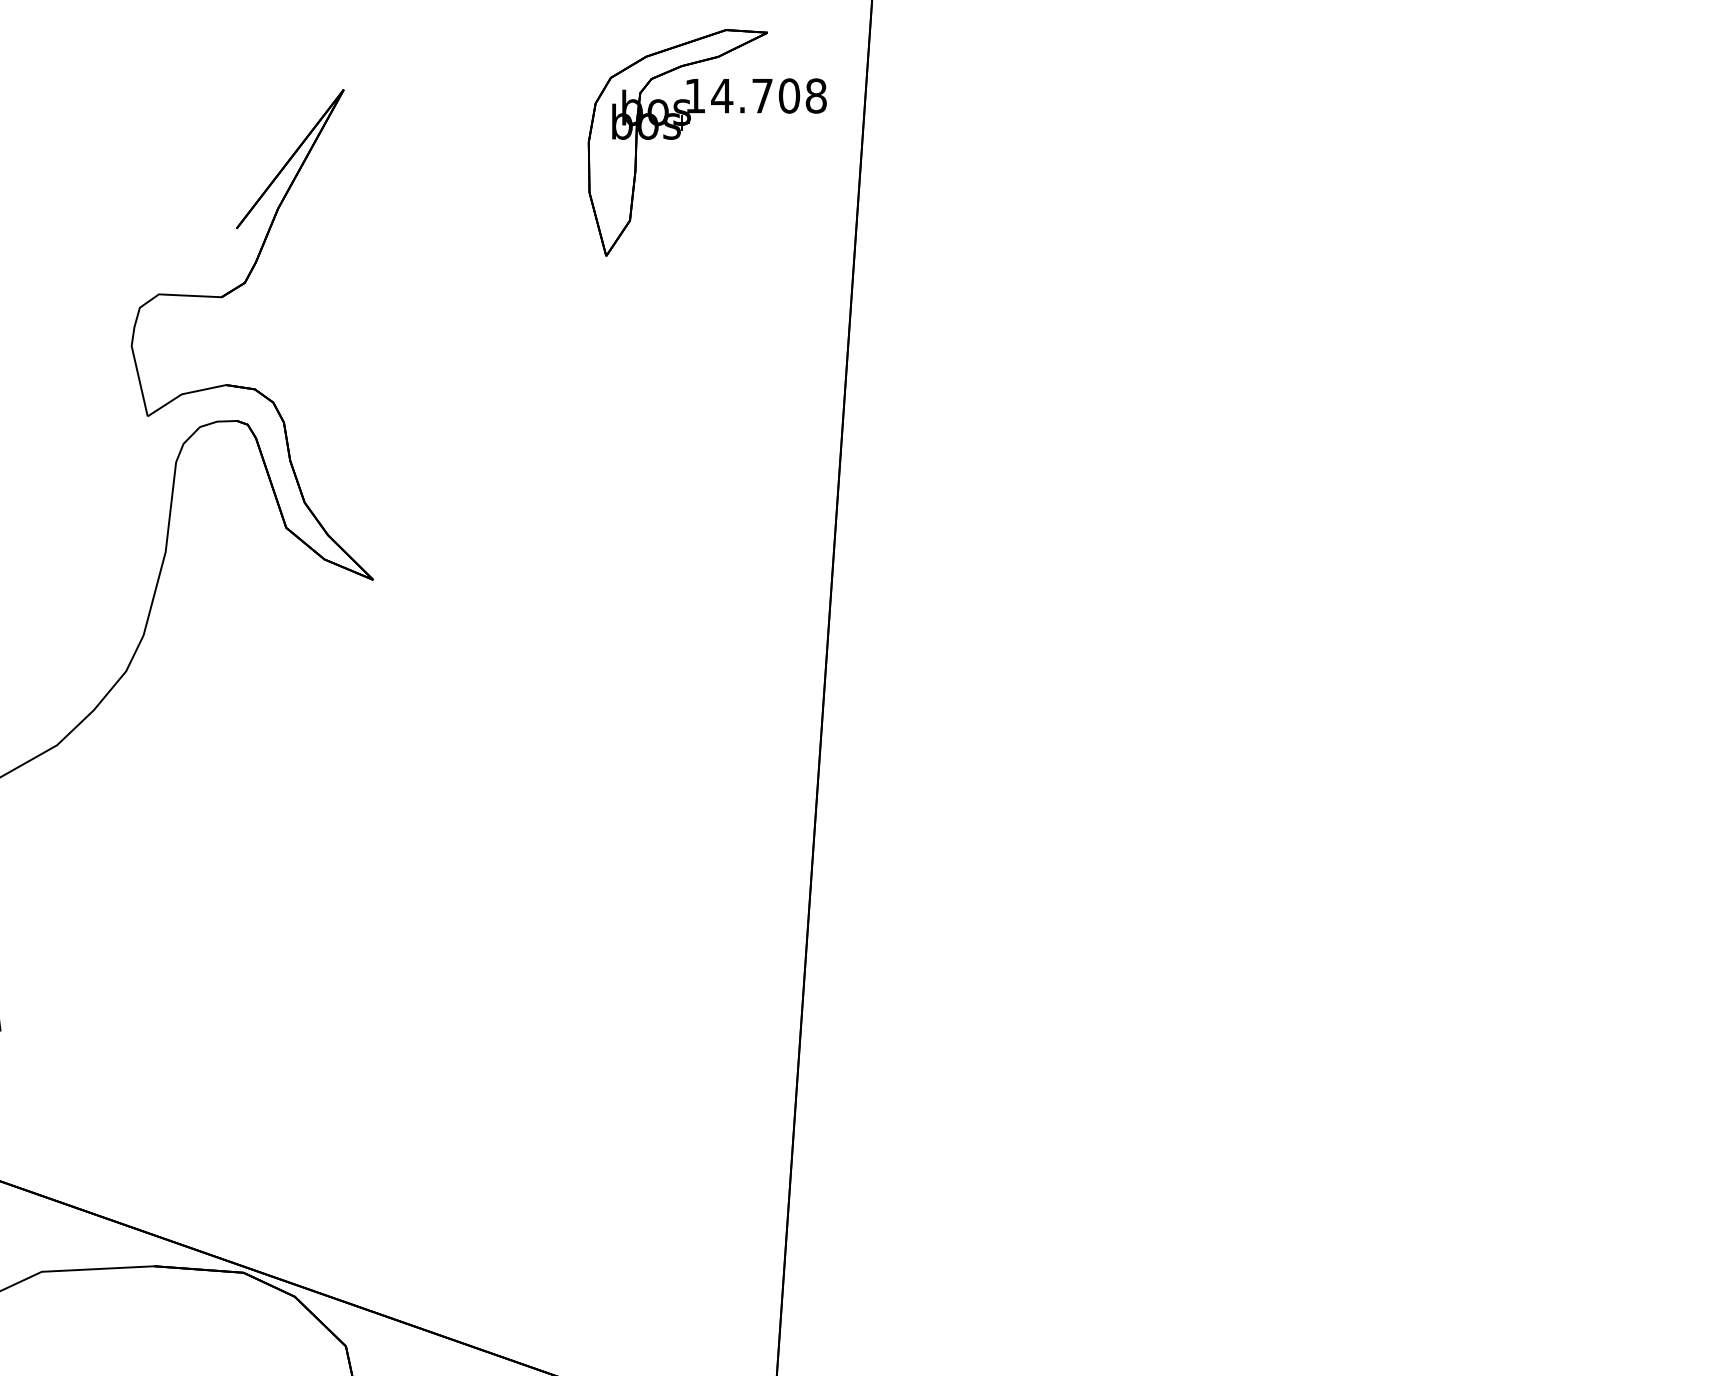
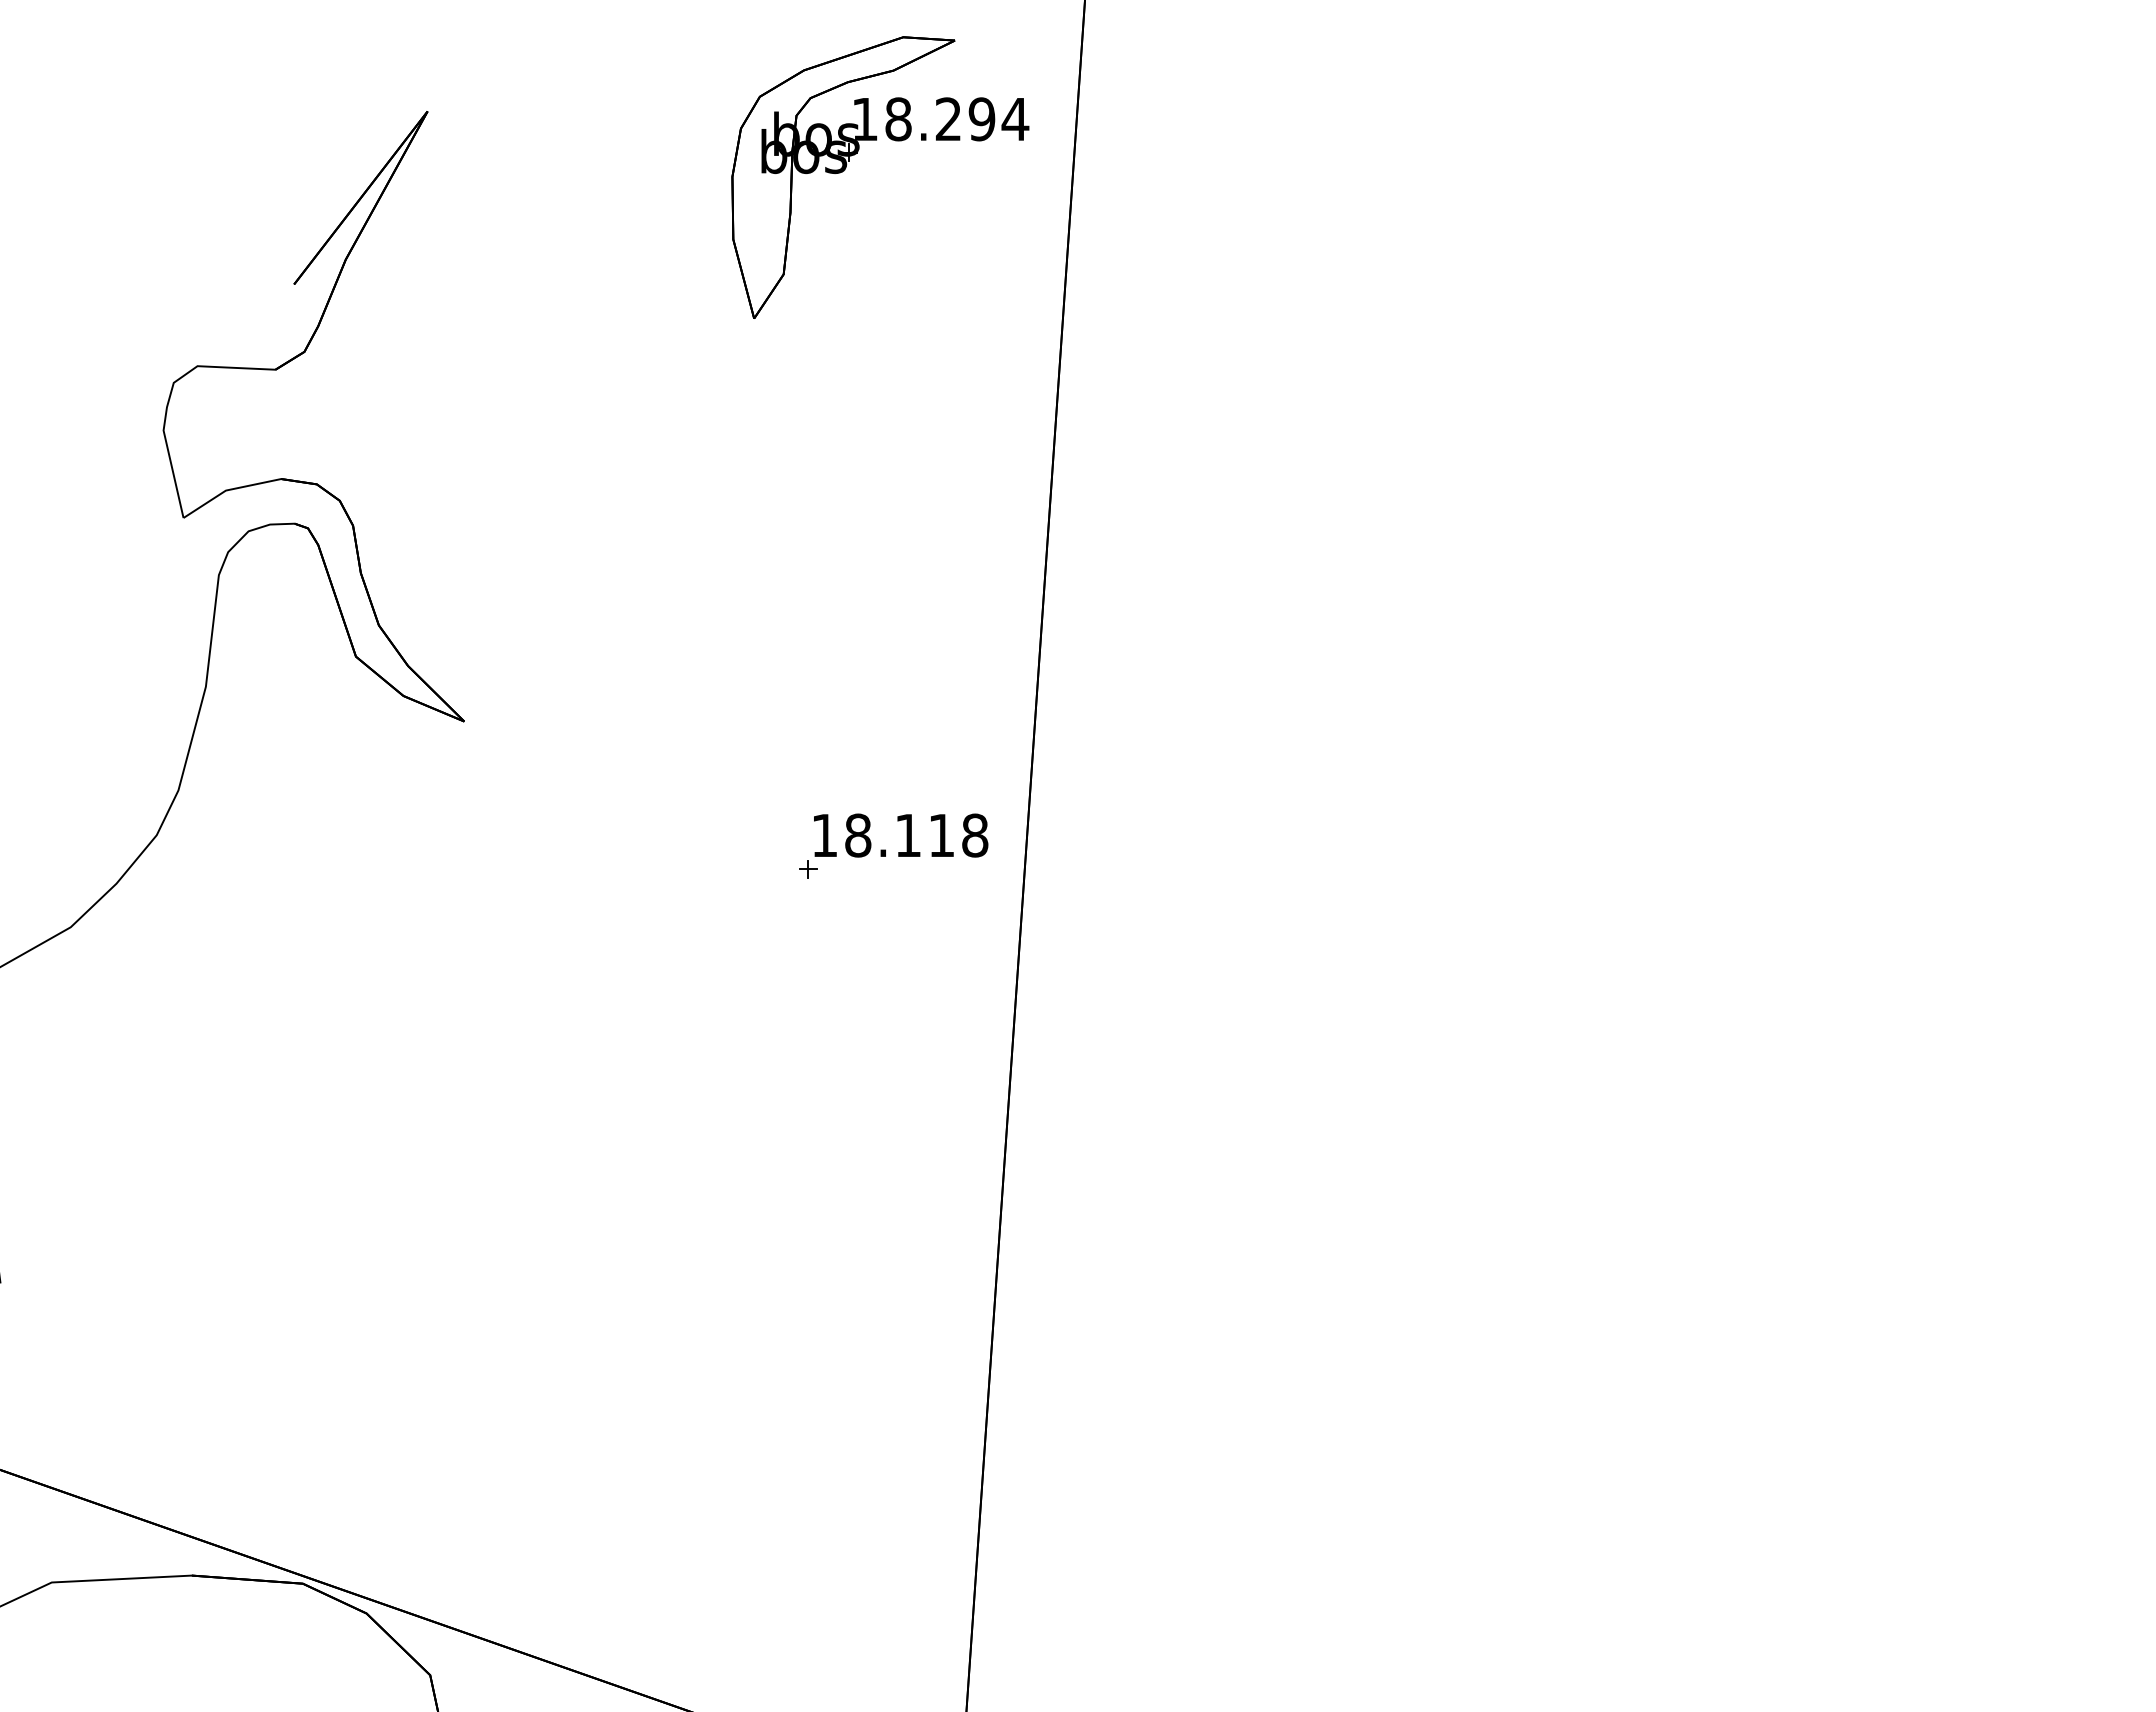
text: (768, 96) -> (956, 119), 14.708 -> 18.294
part: (722, 685) -> (898, 852), added

